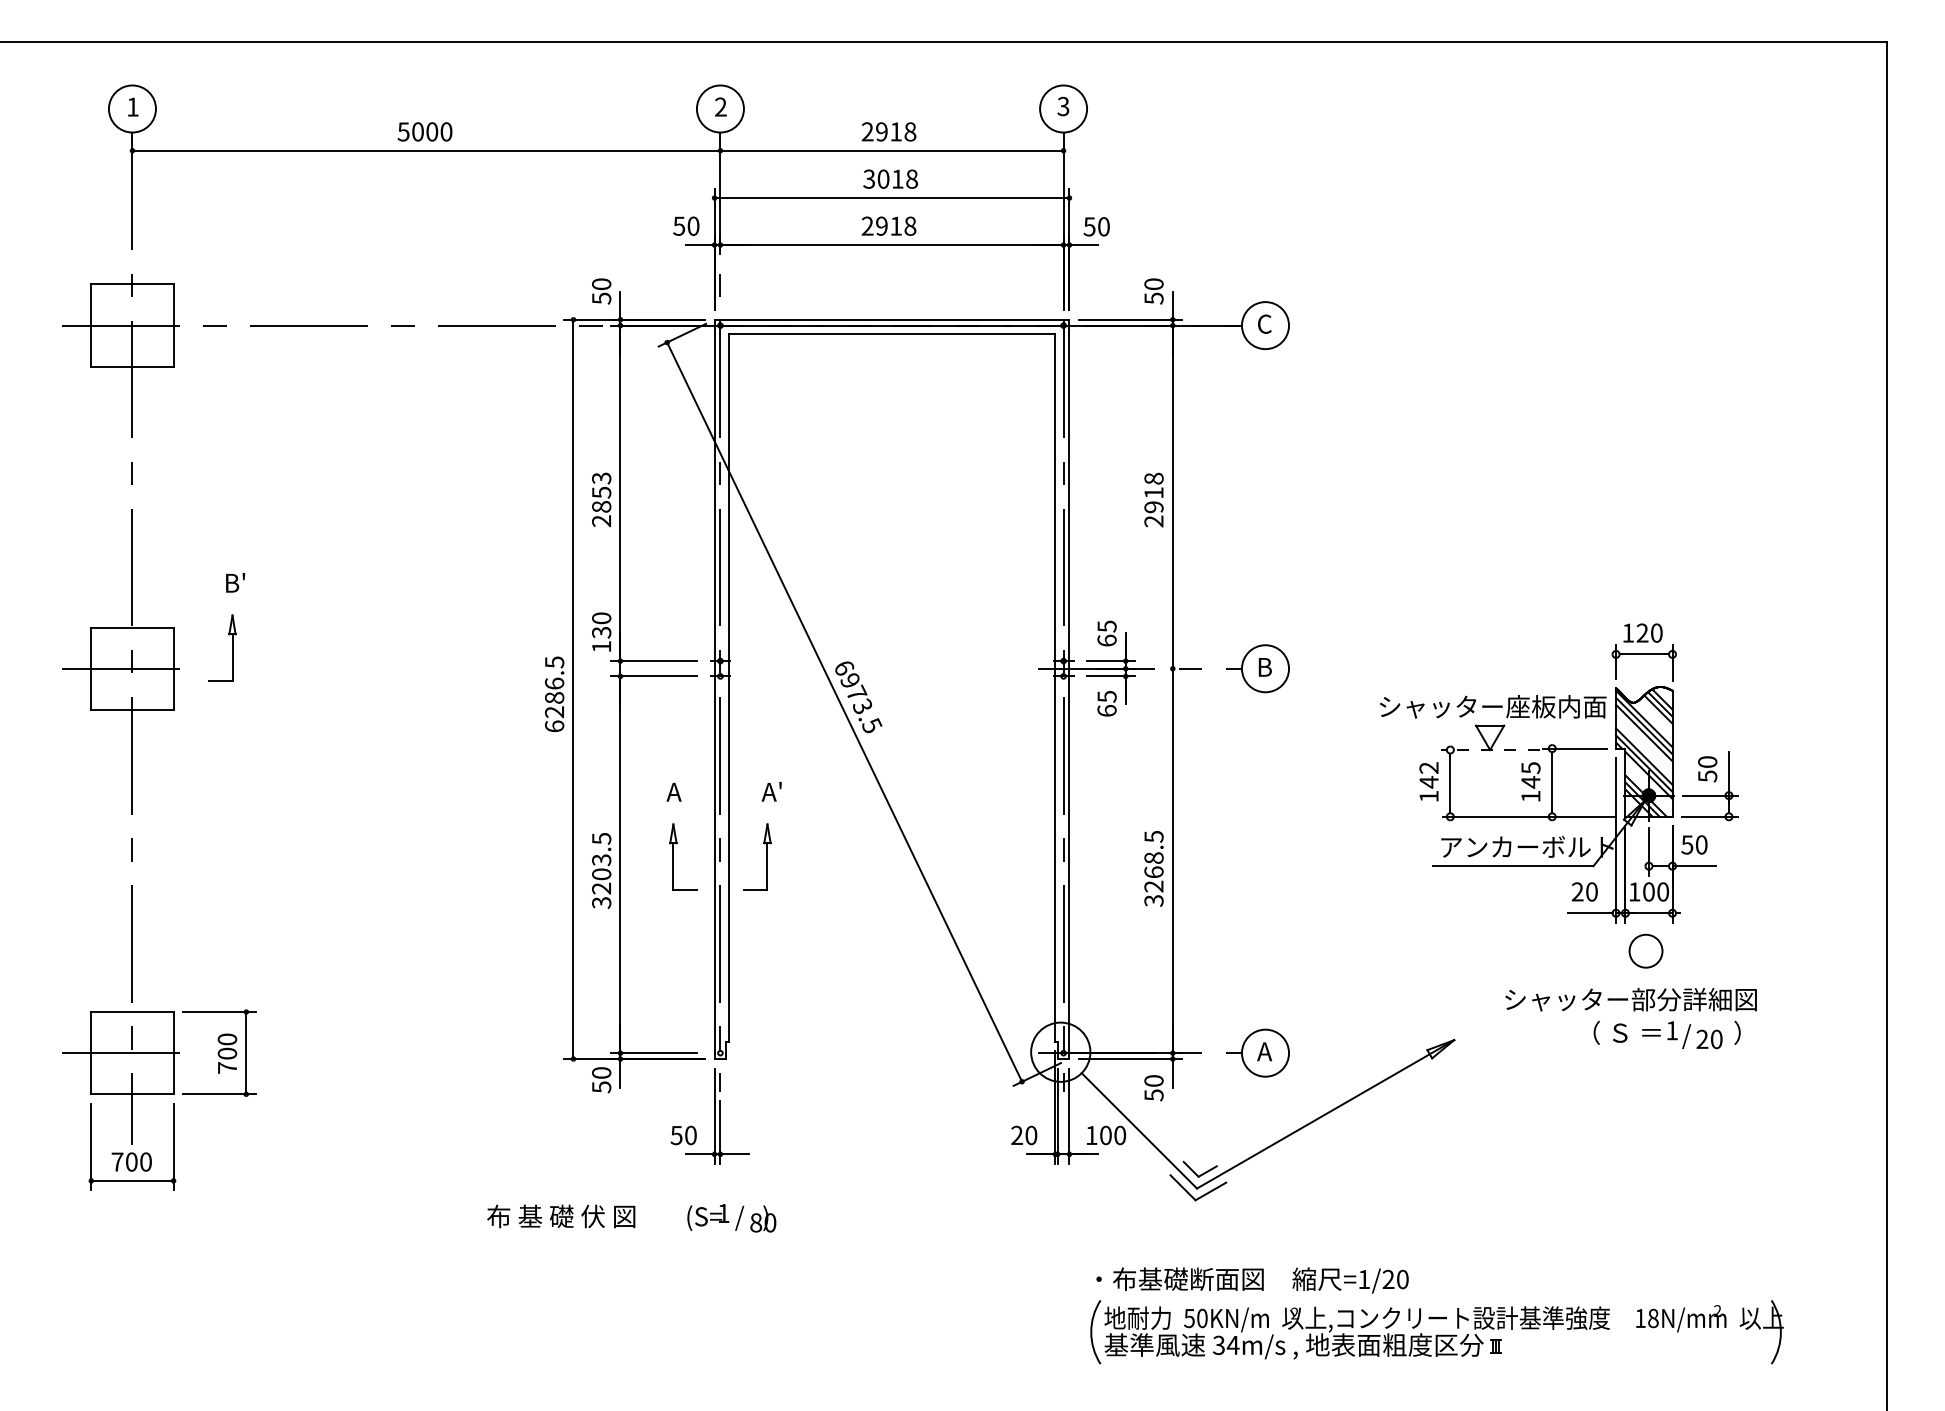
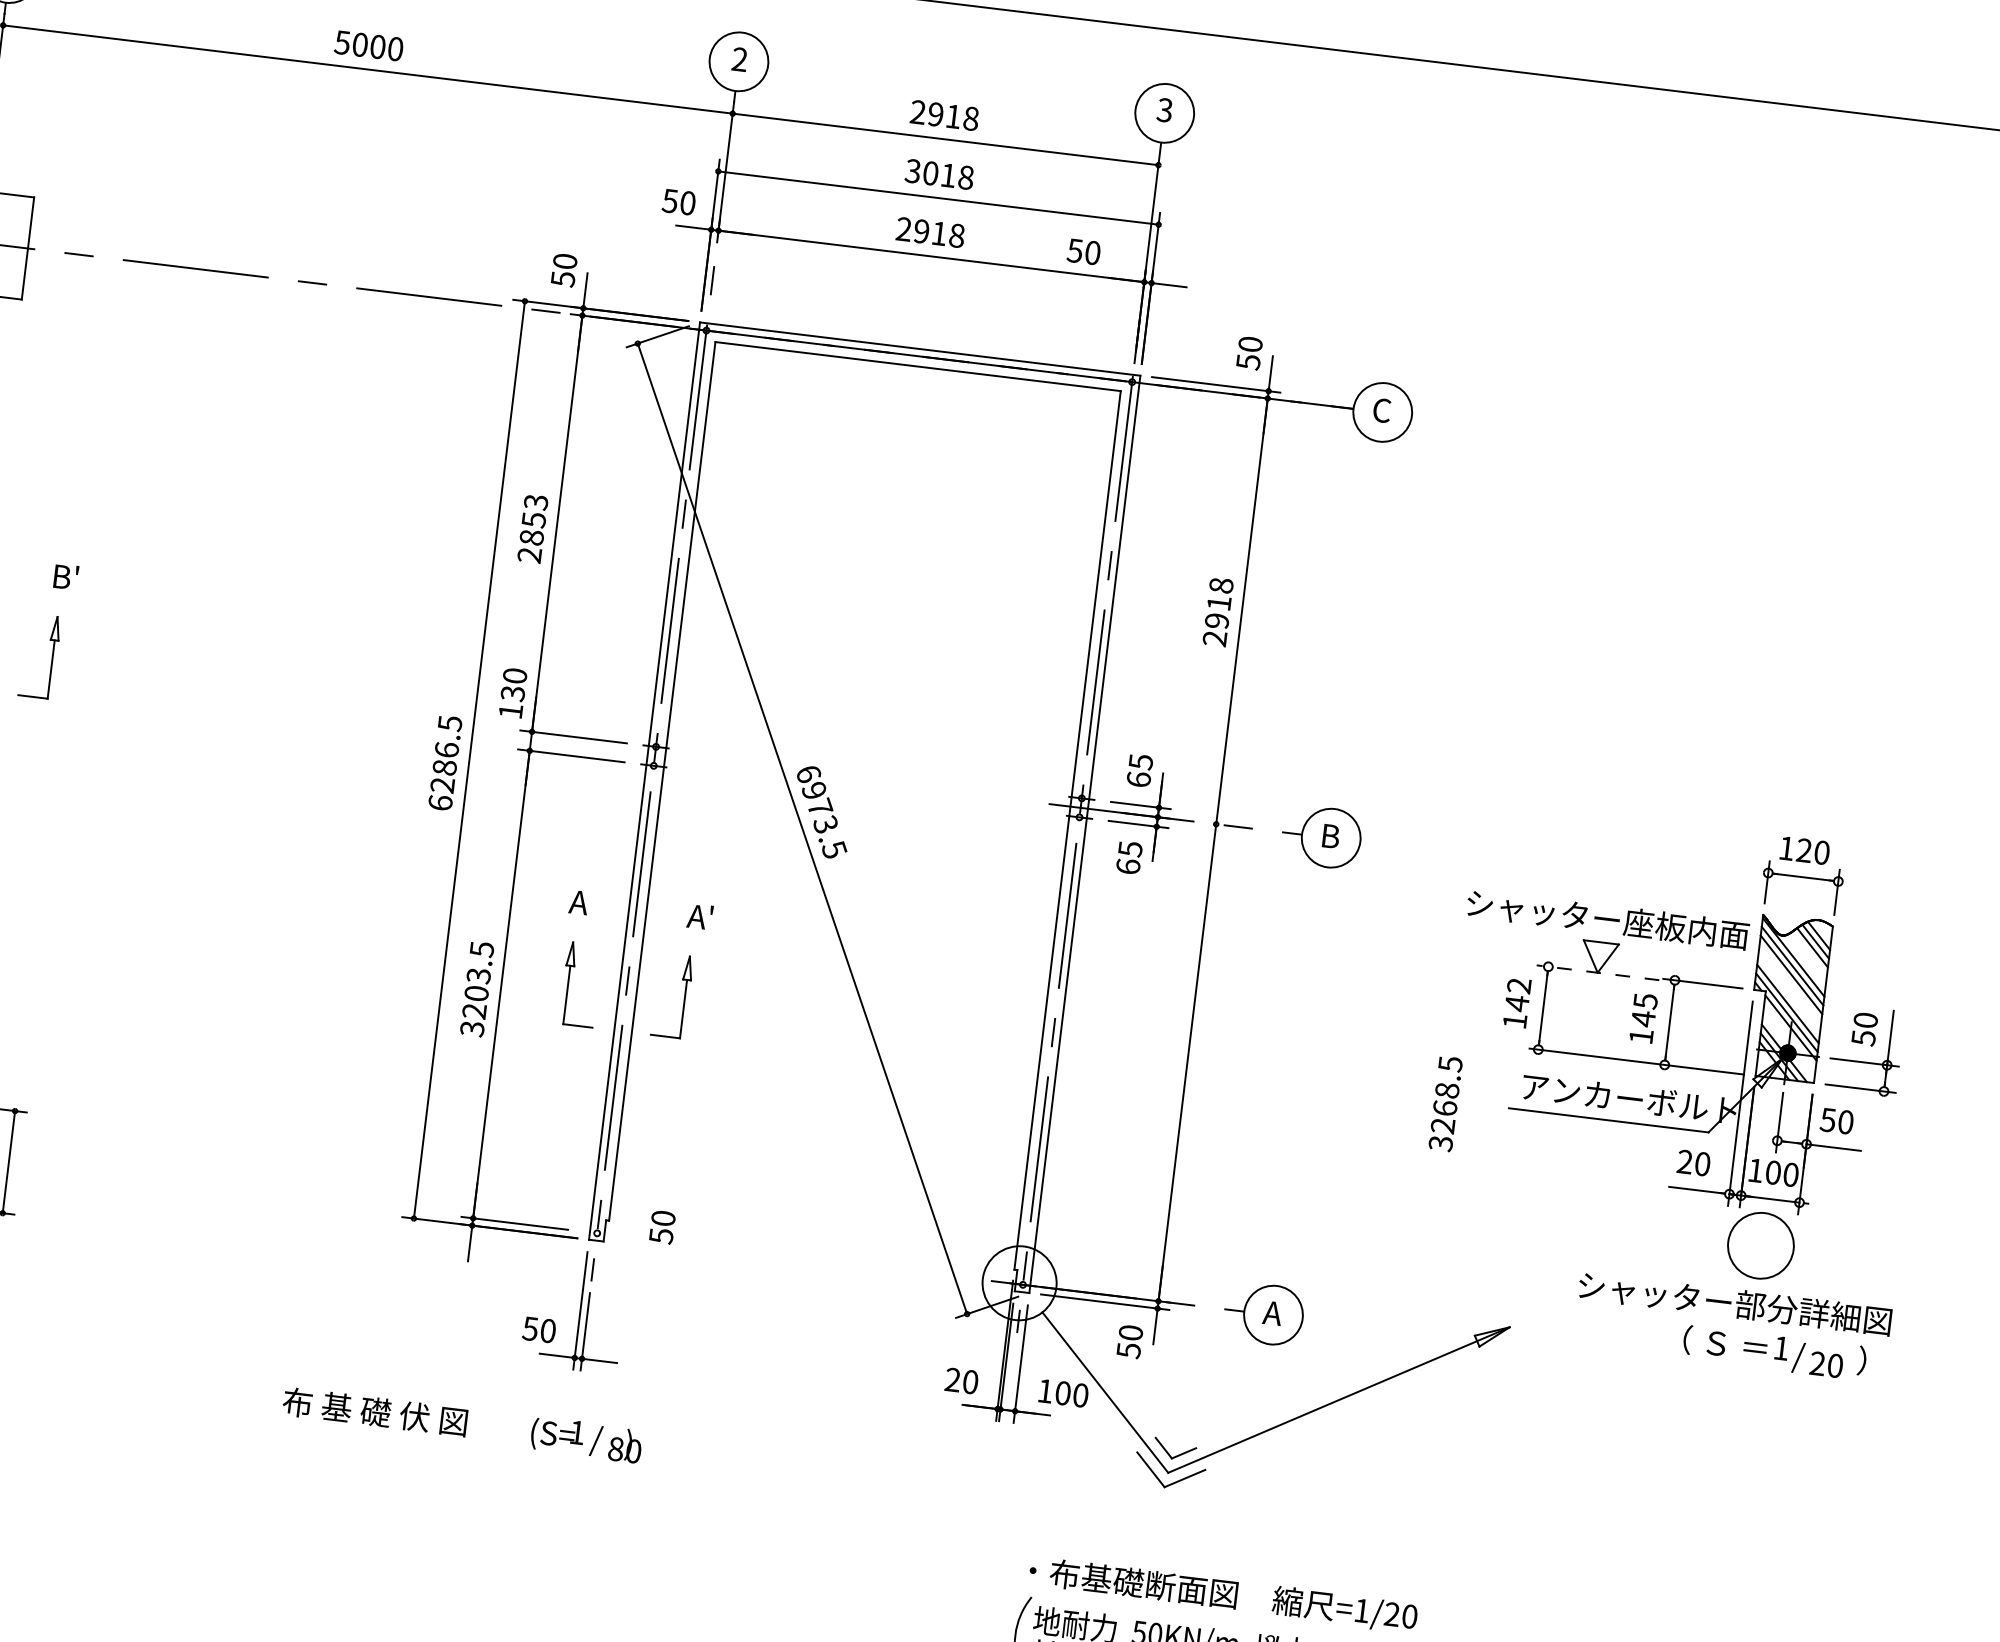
text: (1096, 226) -> (1083, 251), moved
text: (1153, 868) -> (1445, 1103), moved
circle: (1645, 950) -> (1760, 1244), size x1.6
text: (601, 1080) -> (662, 1227), moved

